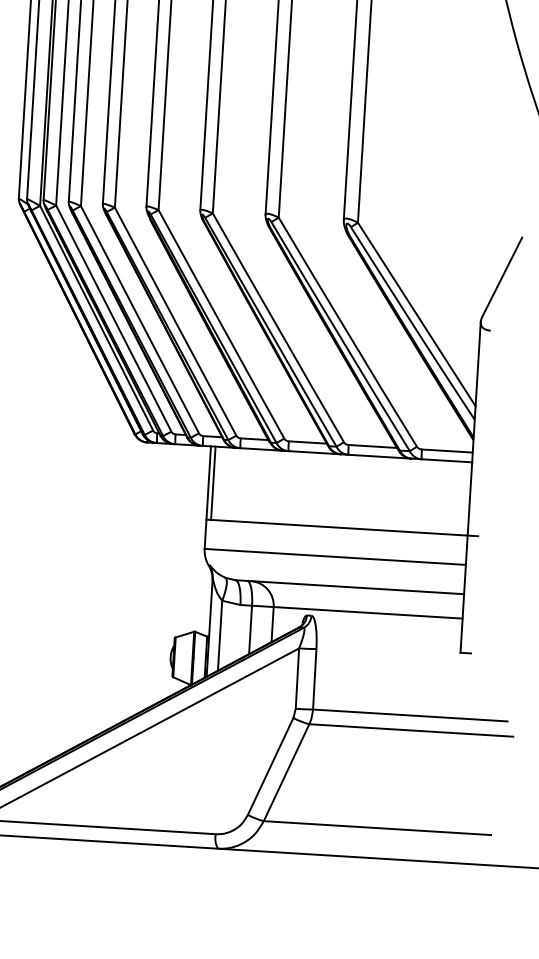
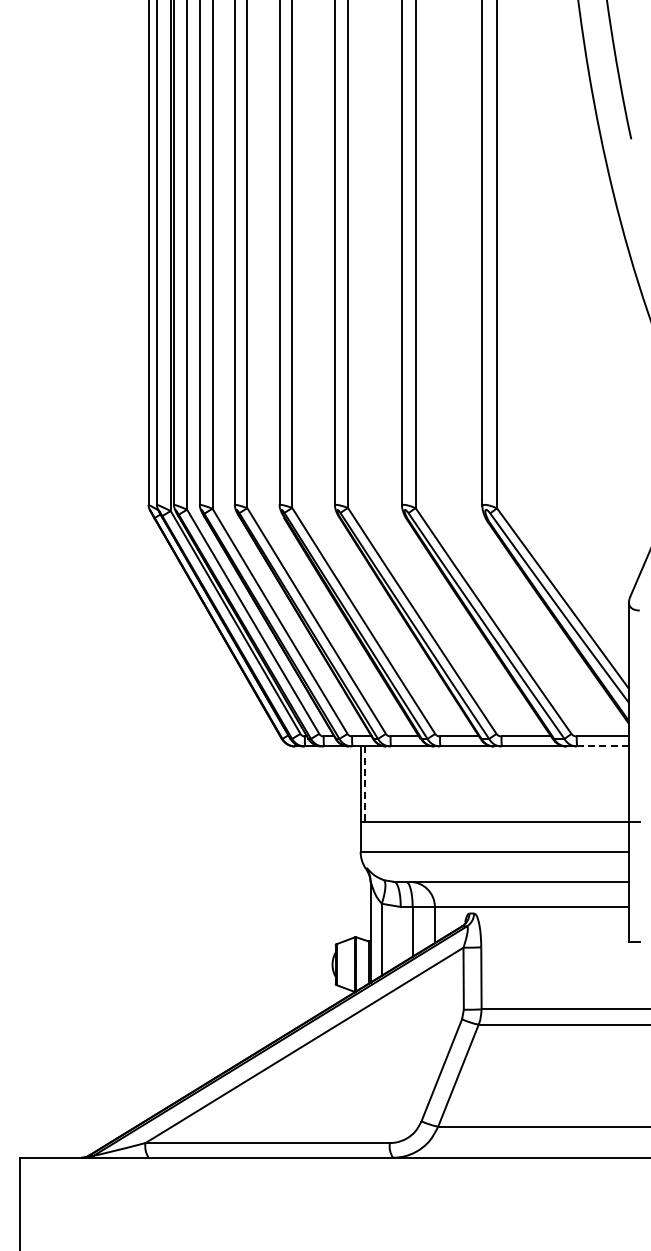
line: (447, 460) -> (603, 746), solid -> dashed
line: (213, 483) -> (365, 784), solid -> dashed

